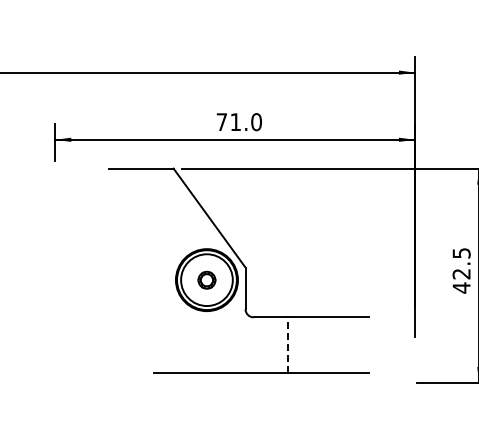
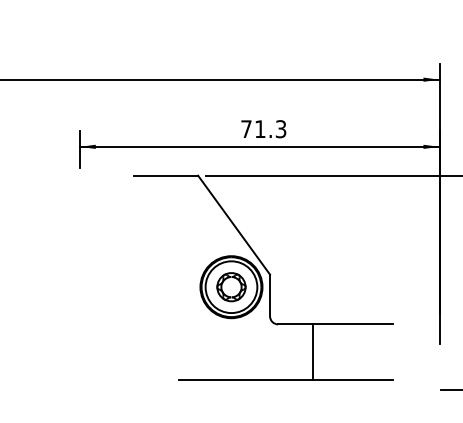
text: (256, 122) -> (281, 129), 71.0 -> 71.3
part: (206, 280) -> (231, 287), size x1.67
line: (288, 345) -> (313, 352), dashed -> solid

